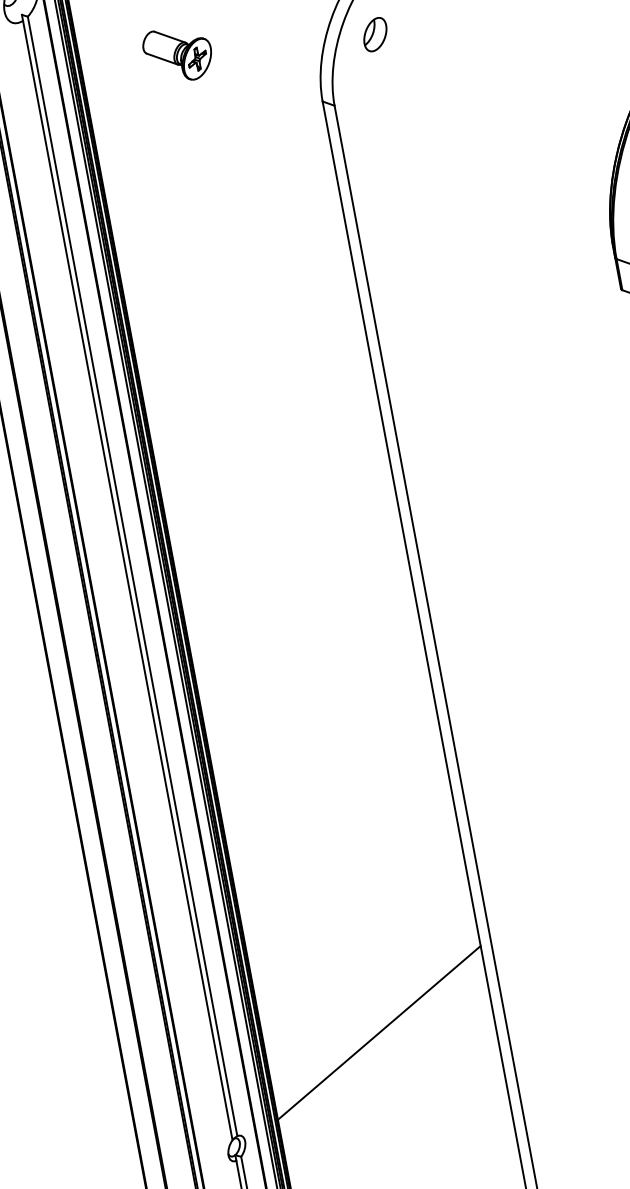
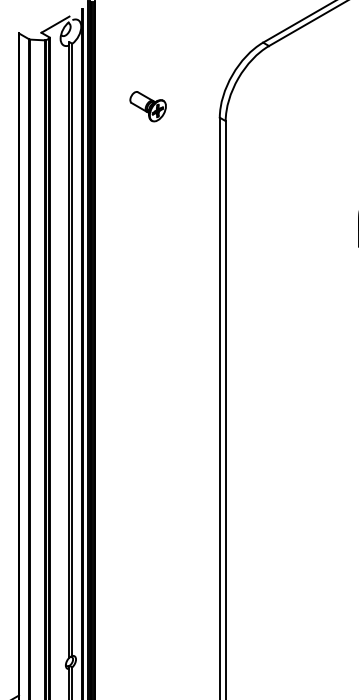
part: (373, 34) -> (253, 87), removed
part: (177, 54) -> (147, 106), moved
line: (379, 1032) -> (157, 615), removed

